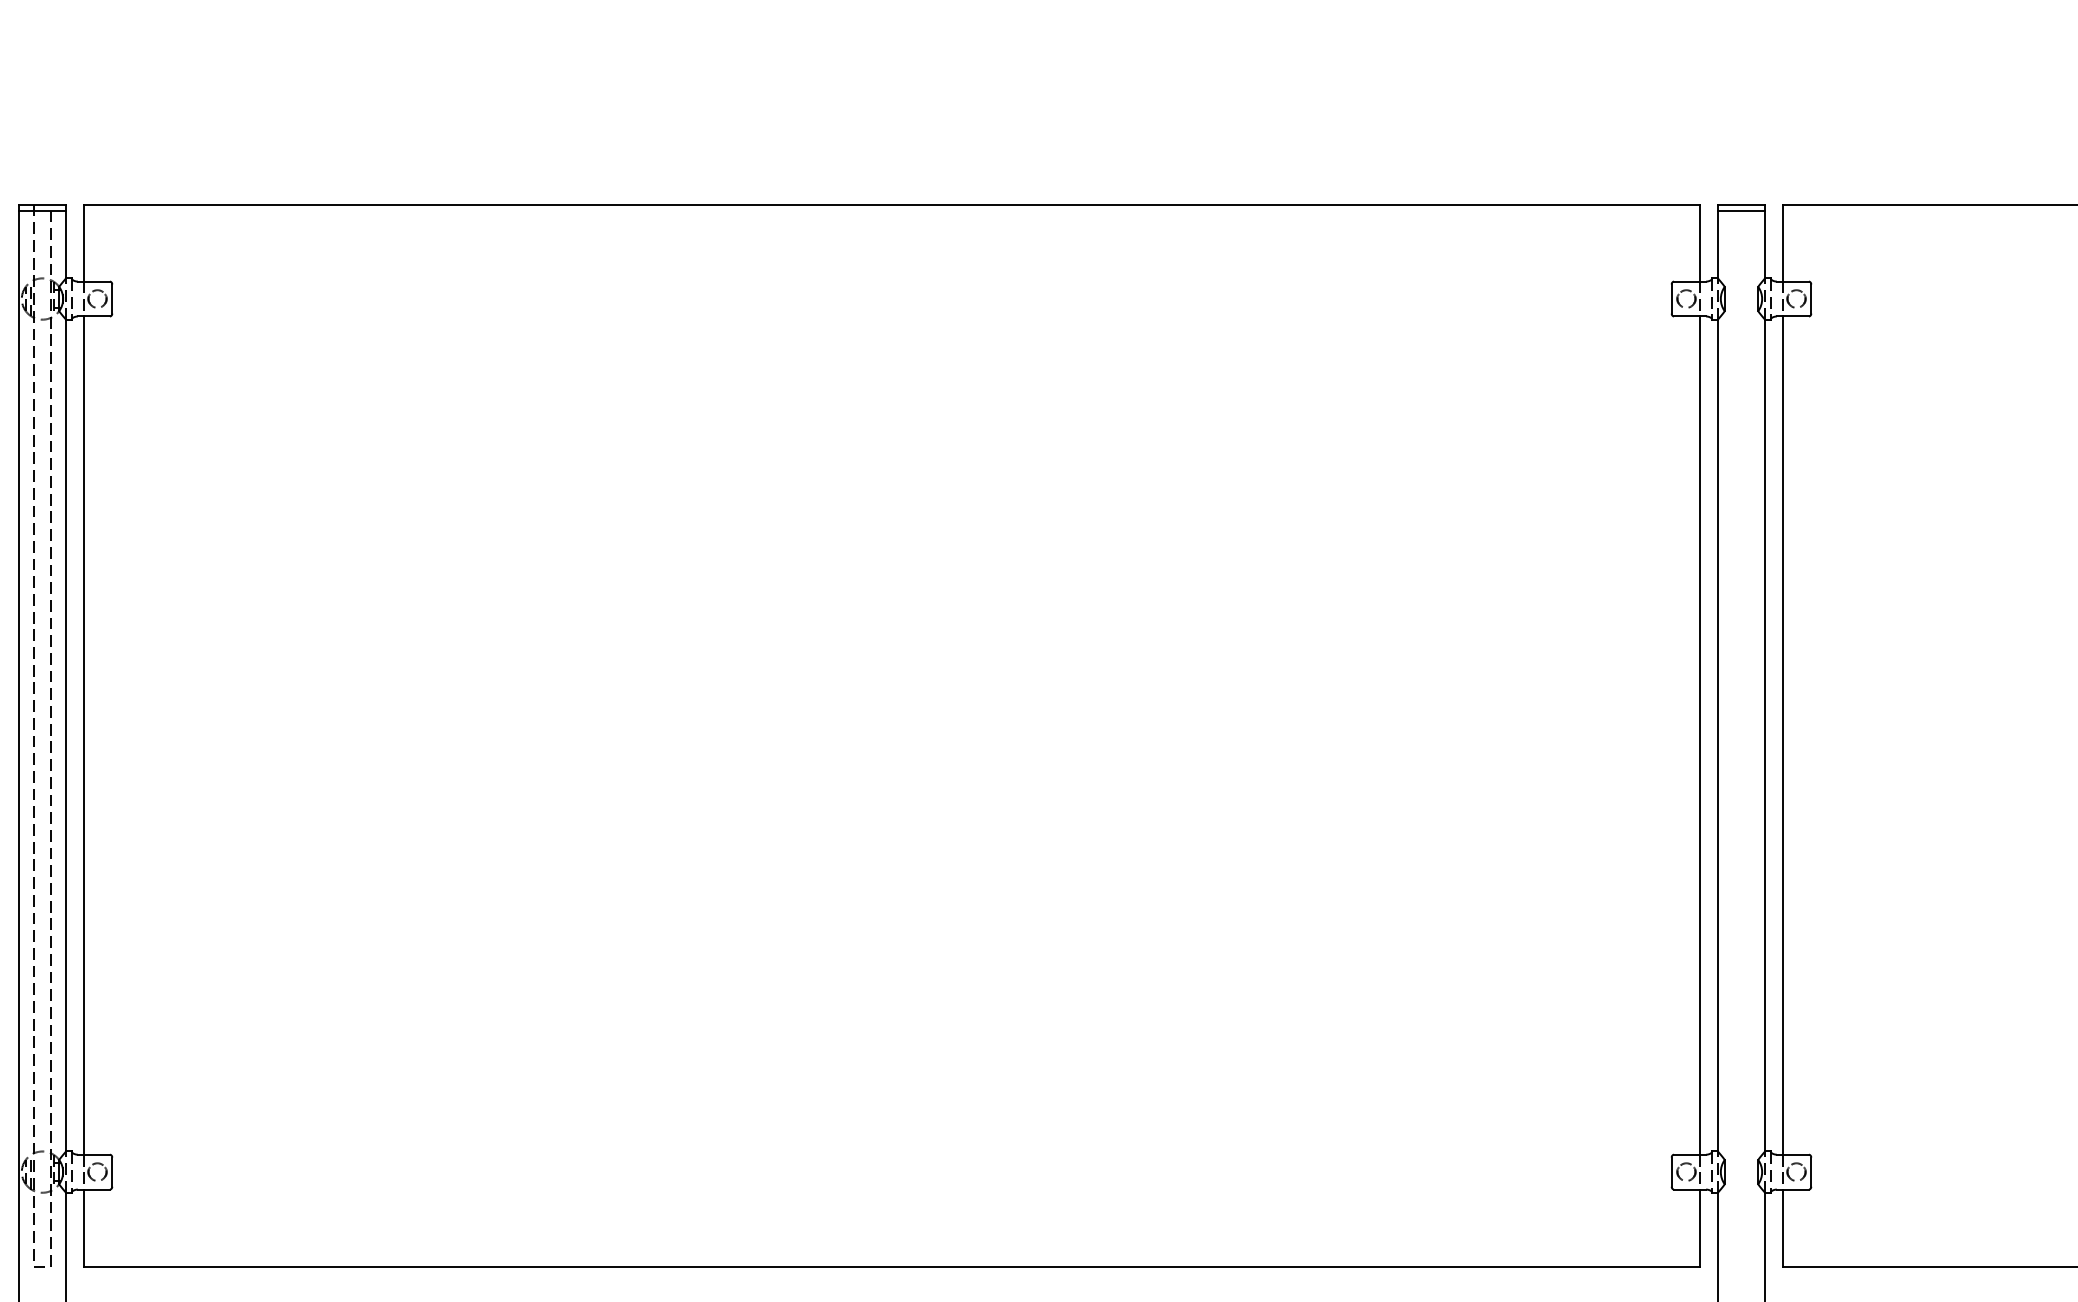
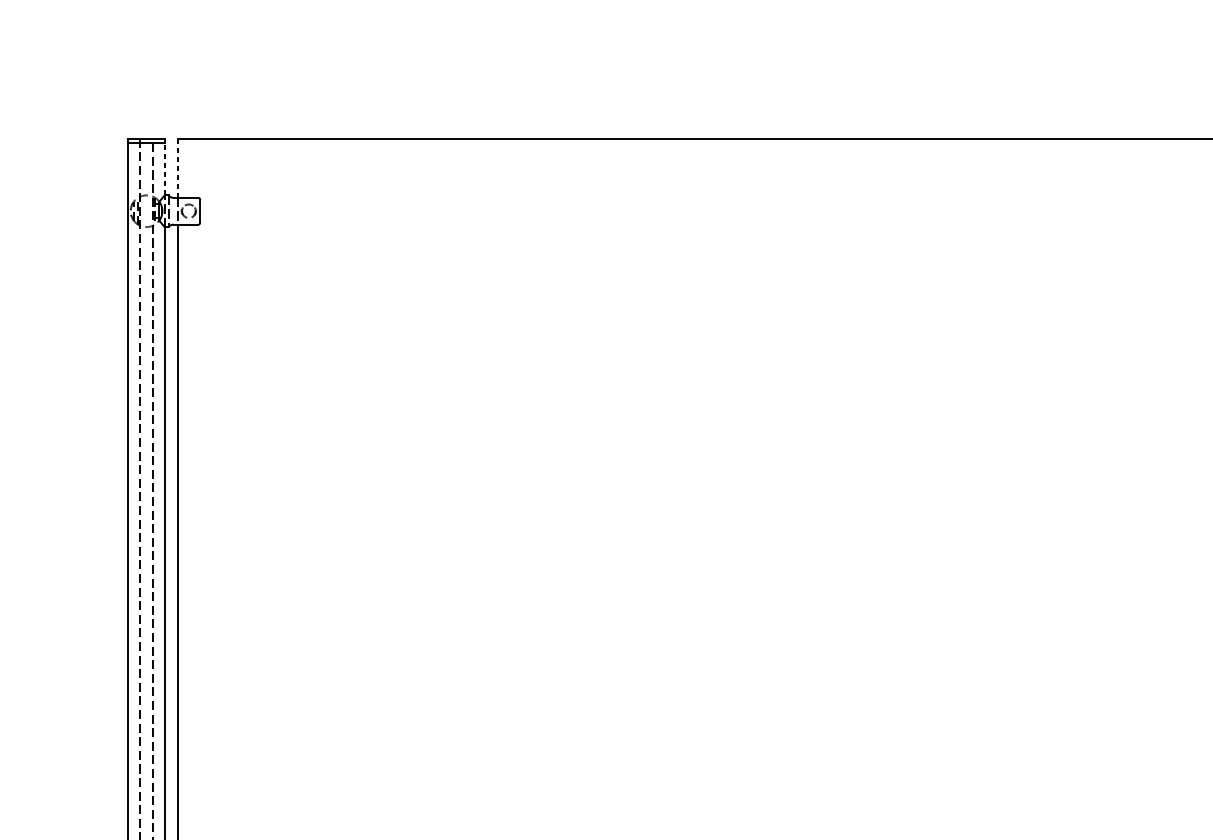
line: (83, 243) -> (178, 168), solid -> dashed
line: (66, 244) -> (165, 169), solid -> dashed

